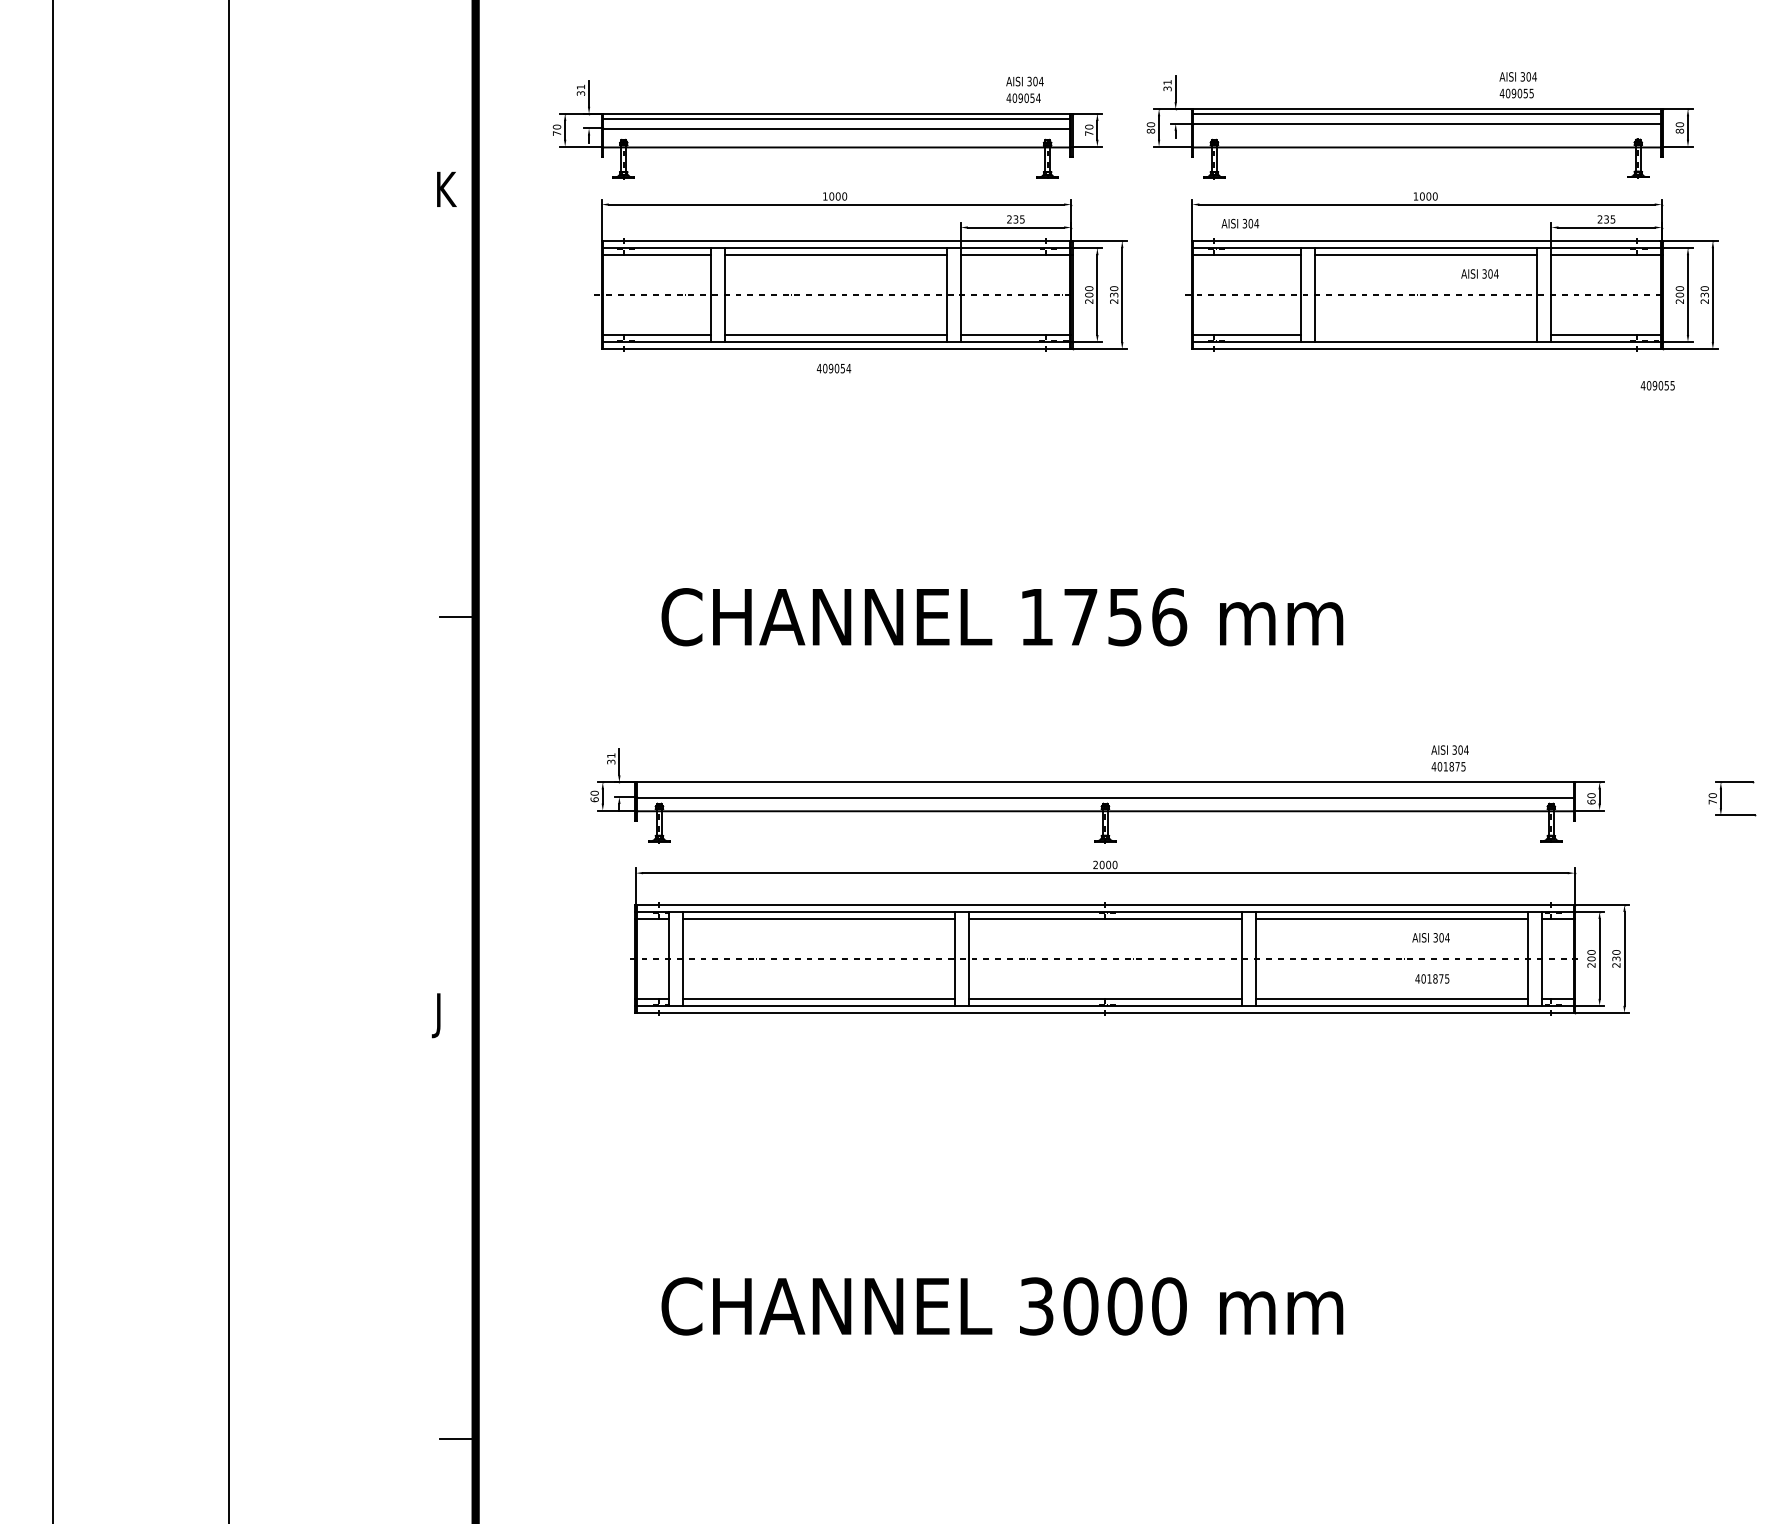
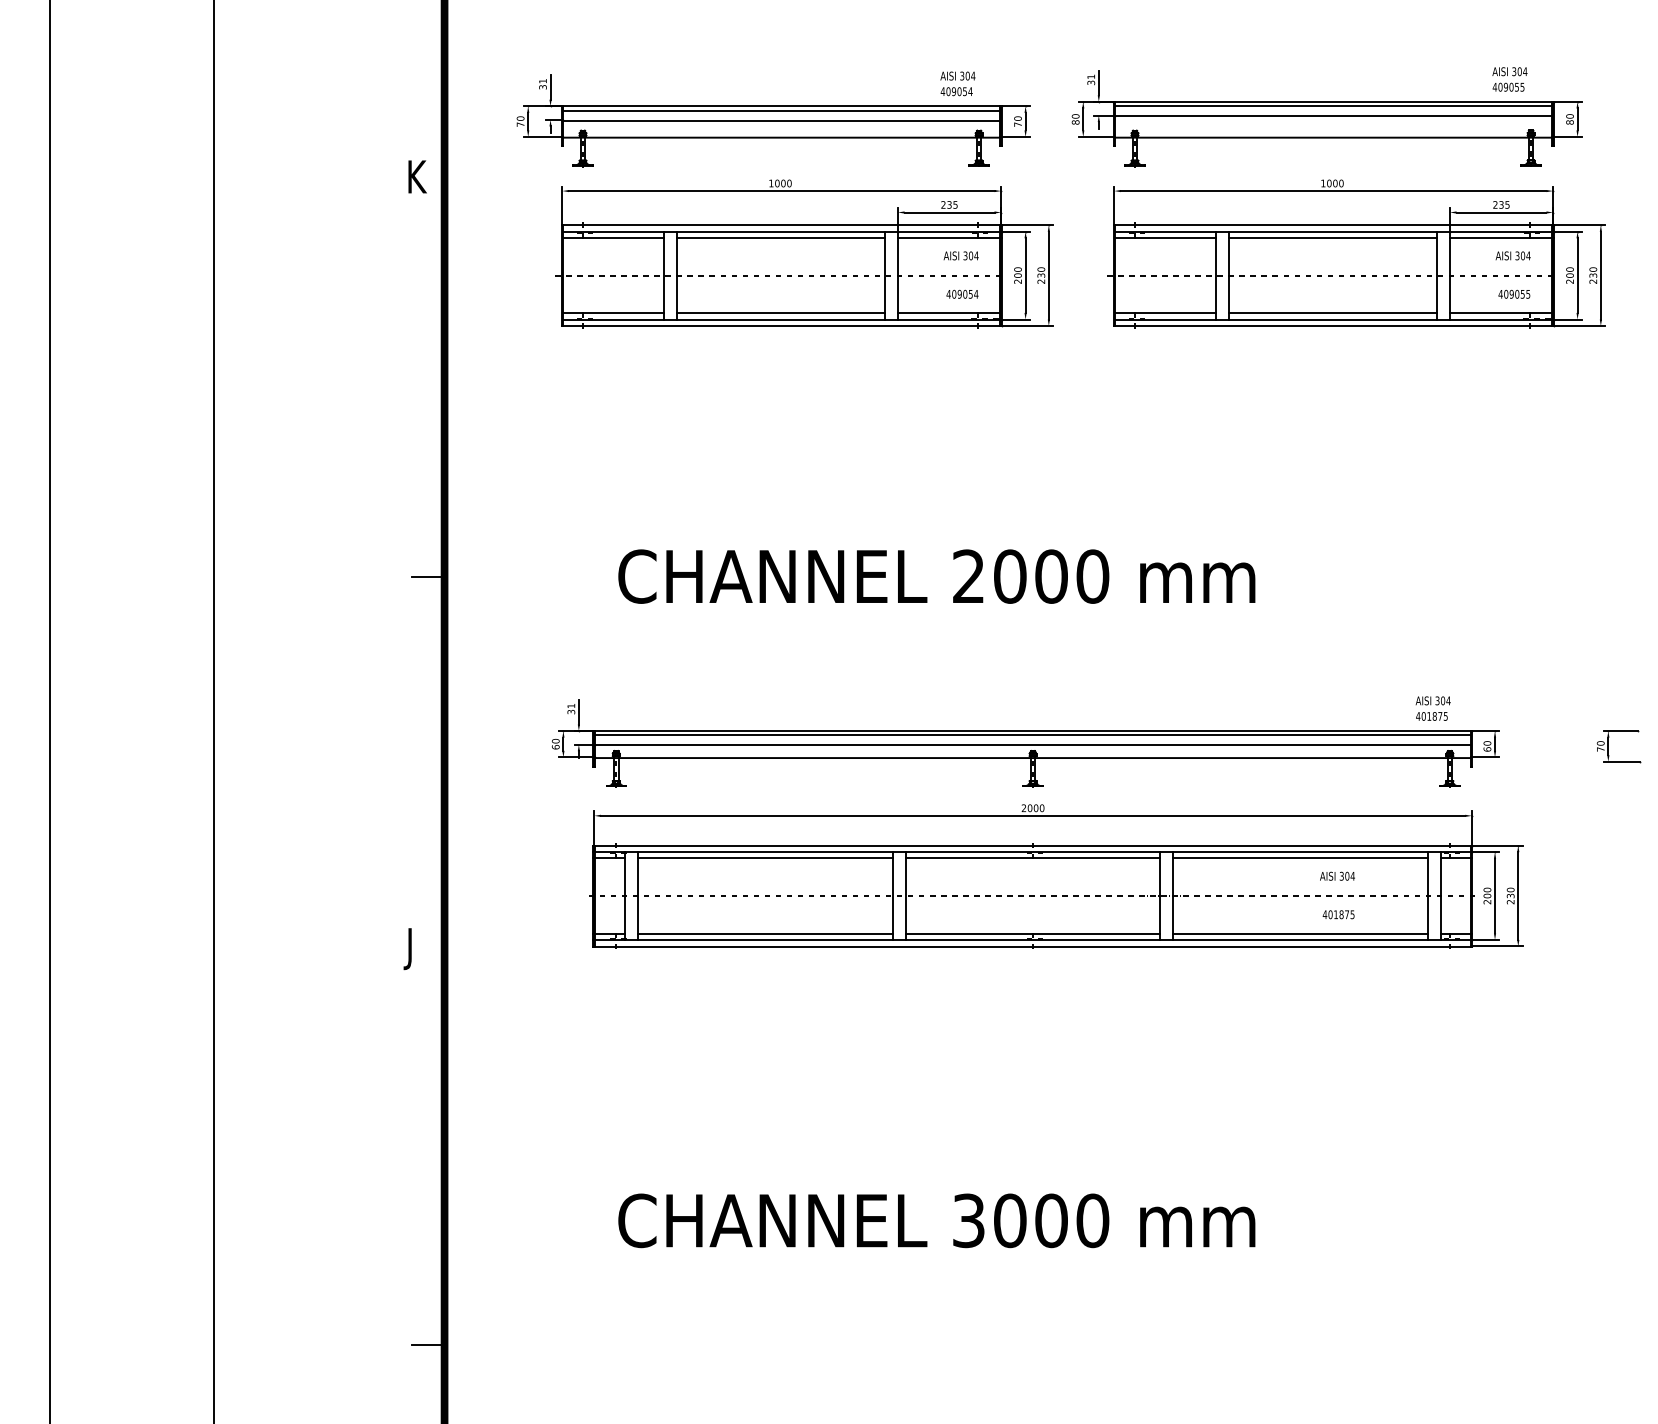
text: (1517, 85) -> (1509, 79), moved
text: (1239, 223) -> (960, 255), moved
text: (1479, 273) -> (1512, 255), moved
line: (1425, 335) -> (1332, 313), added
text: (834, 367) -> (962, 293), moved
text: (1657, 384) -> (1514, 293), moved
text: (1103, 617) -> (1031, 576), 1756 -> 2000
text: (1449, 758) -> (1432, 708), moved
line: (1104, 787) -> (1032, 735), added

